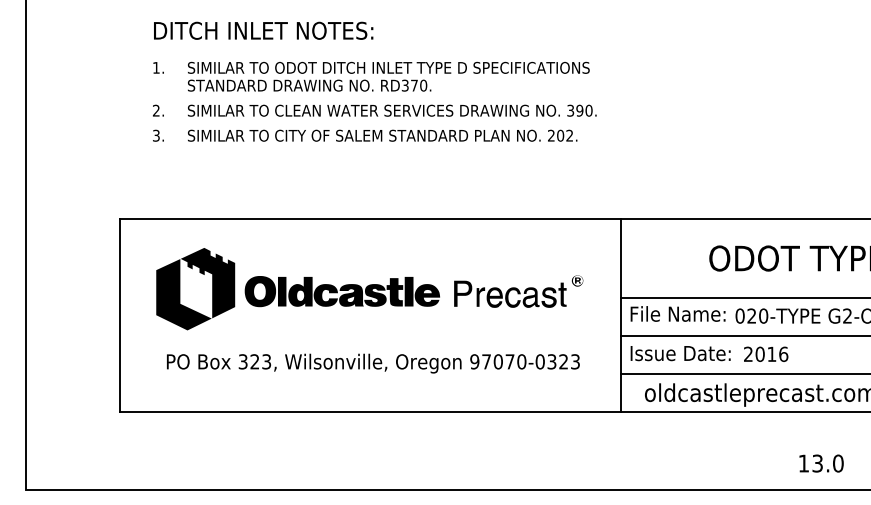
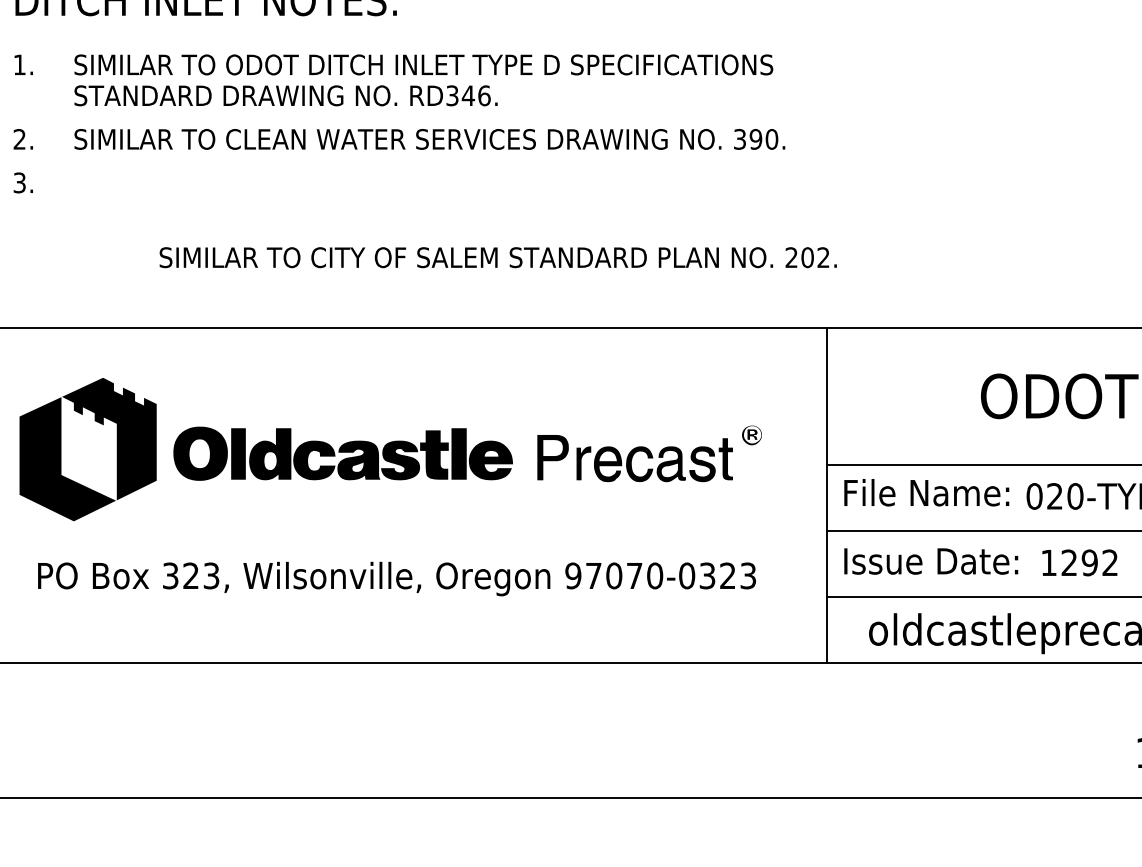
text: (418, 85) -> (475, 95), RD370. -> RD346.
text: (382, 135) -> (498, 257), moved
text: (766, 354) -> (1080, 563), 2016 -> 1292

